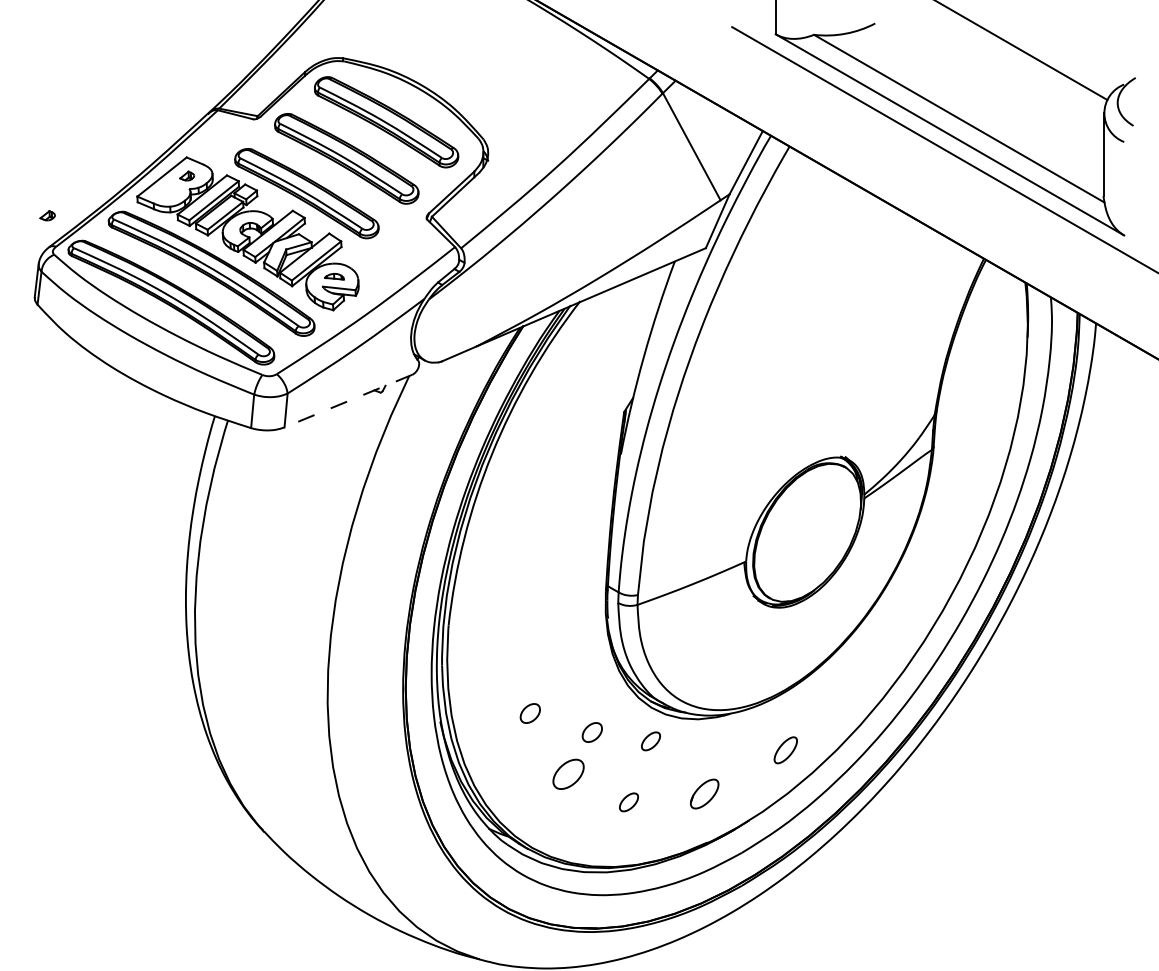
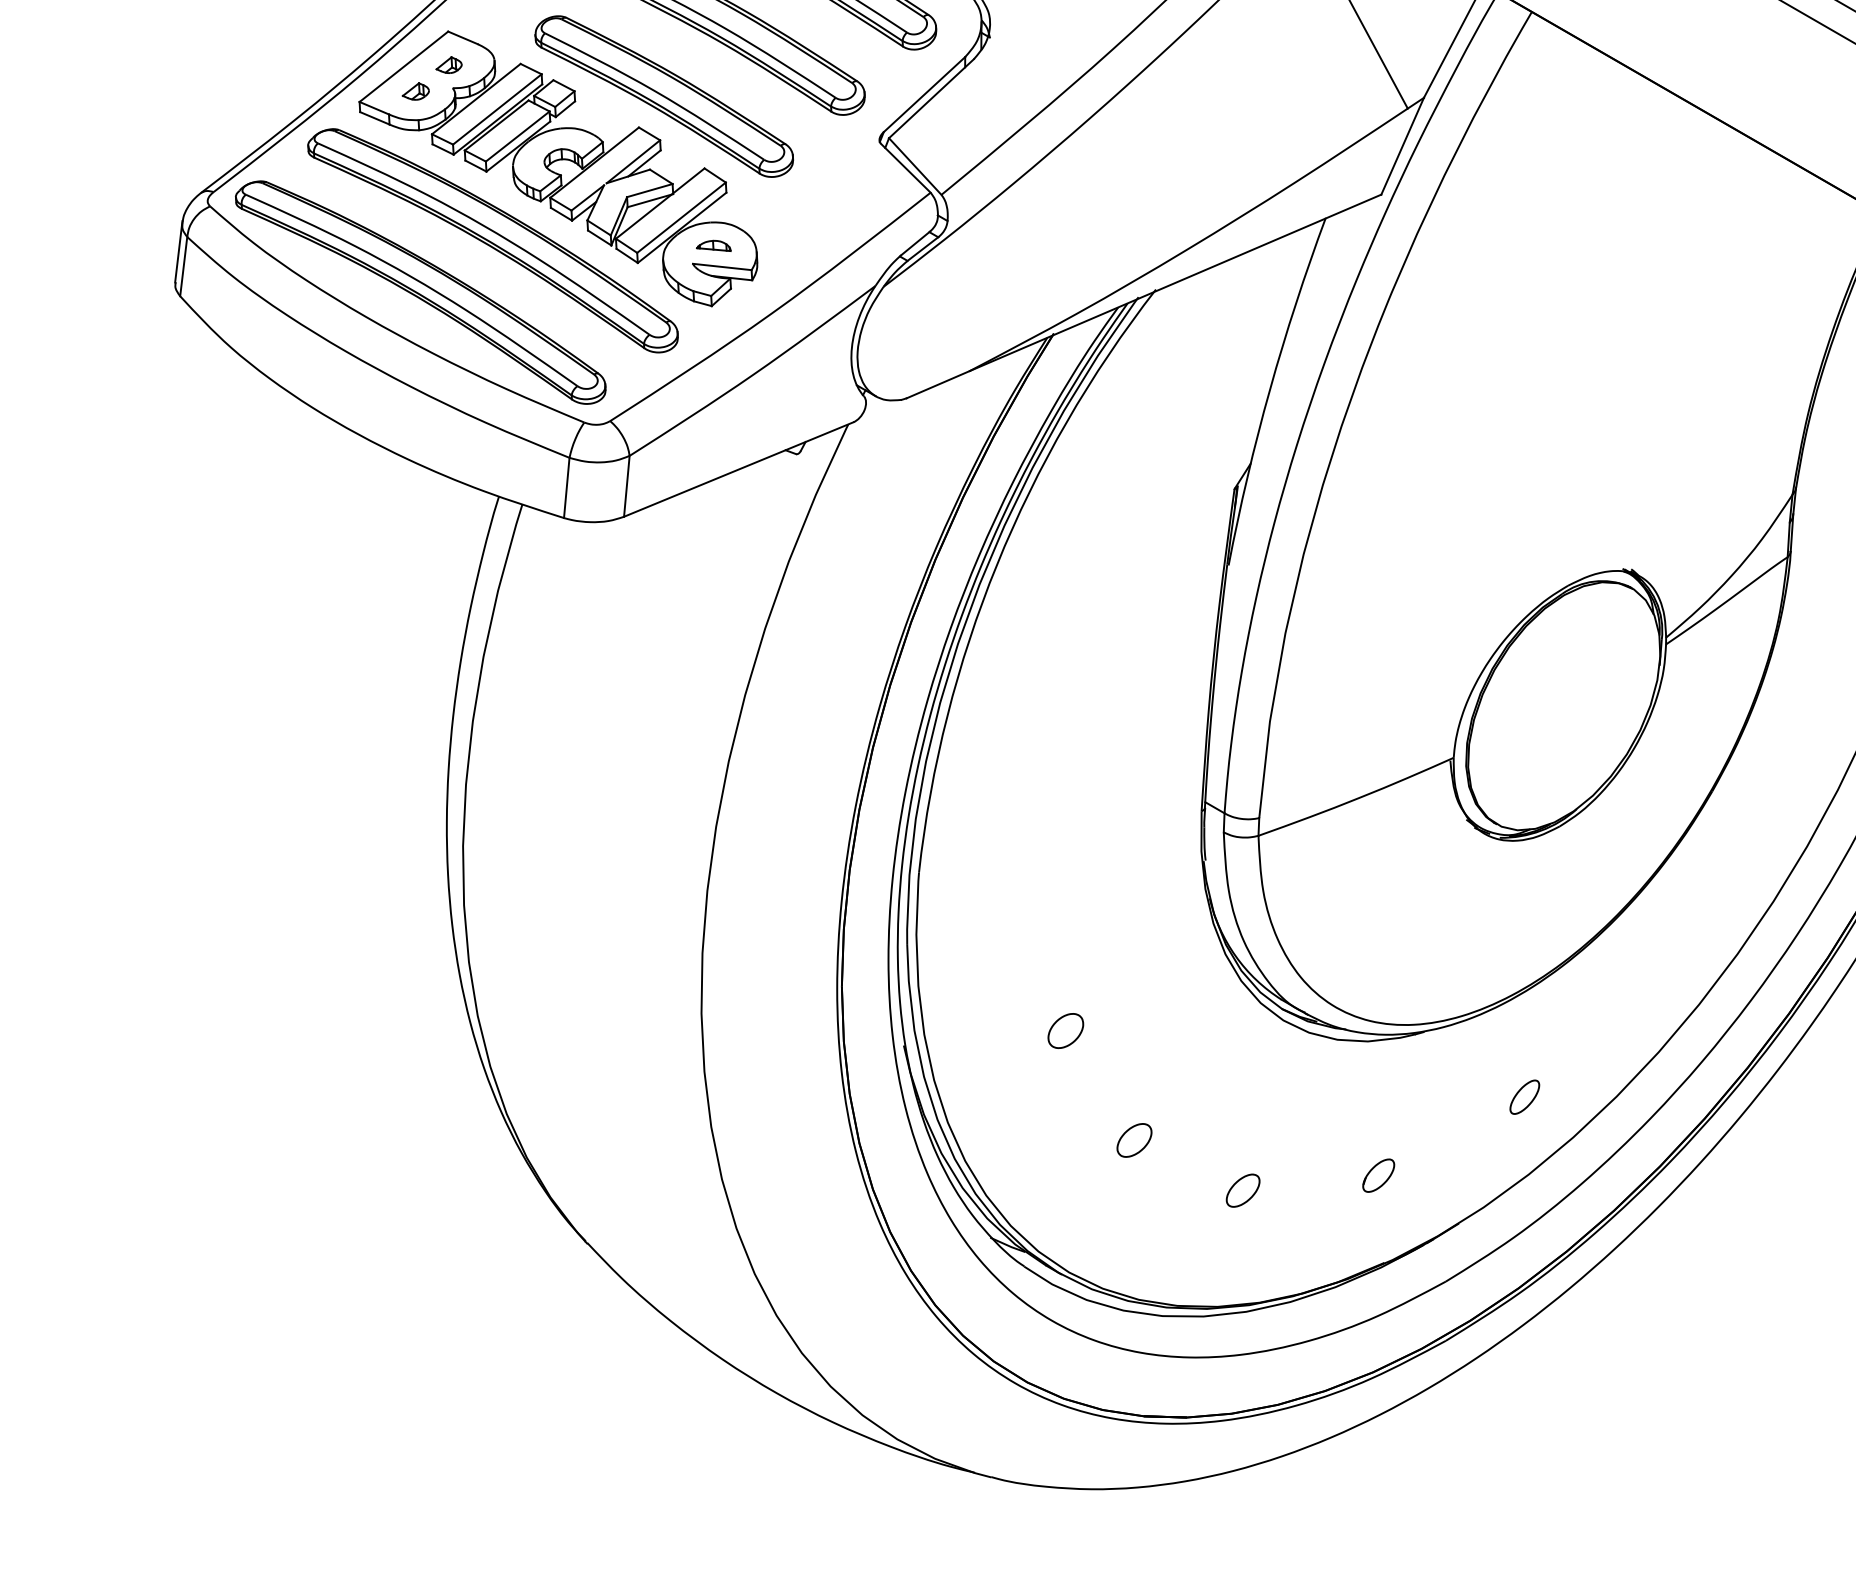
part: (47, 215) -> (415, 90), moved
line: (347, 401) -> (737, 470), dashed -> solid
part: (591, 732) -> (1175, 1065), removed
part: (650, 741) -> (1281, 1081), removed
part: (785, 750) -> (1524, 1097), size x0.71
part: (568, 774) -> (1134, 1140), size x0.62
part: (703, 793) -> (1377, 1174), size x0.62

